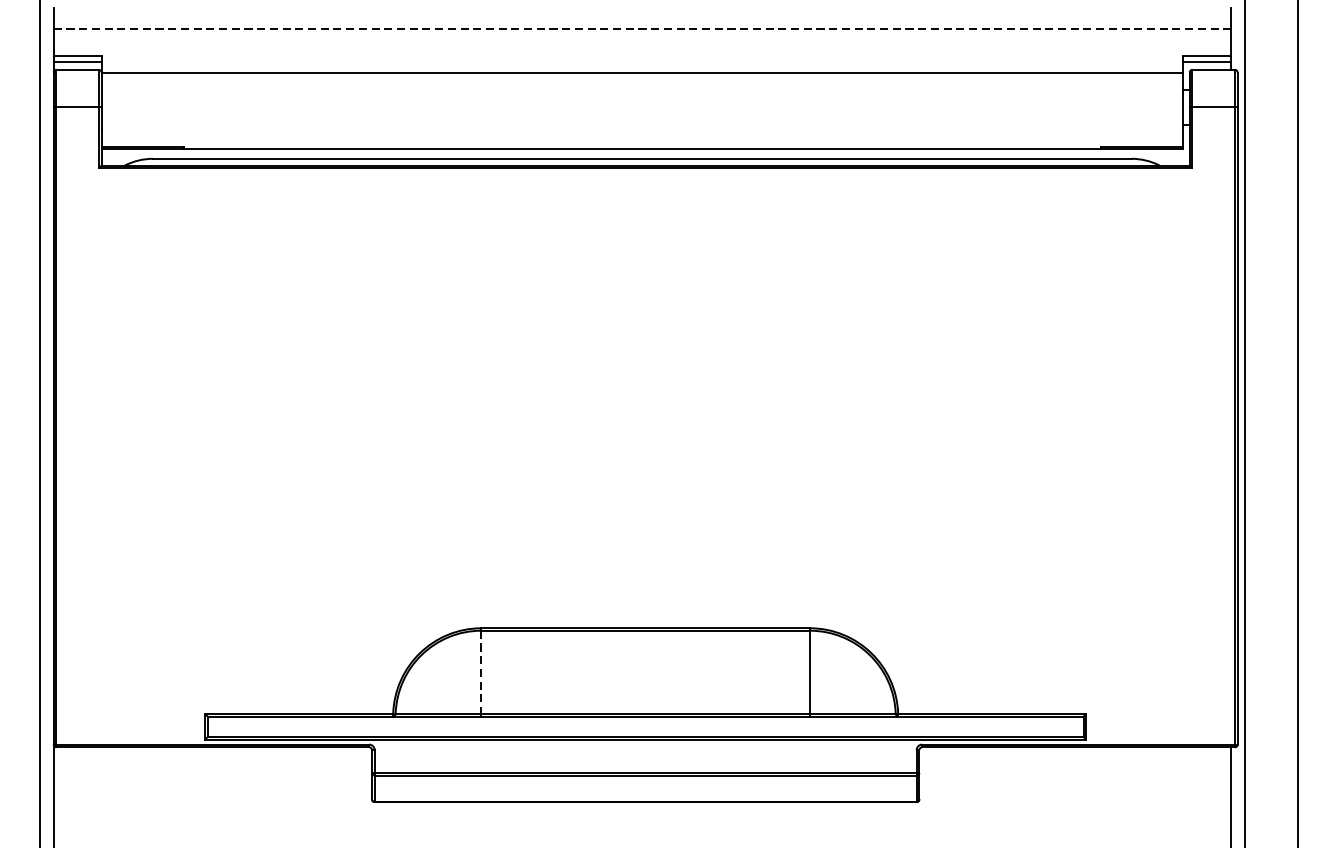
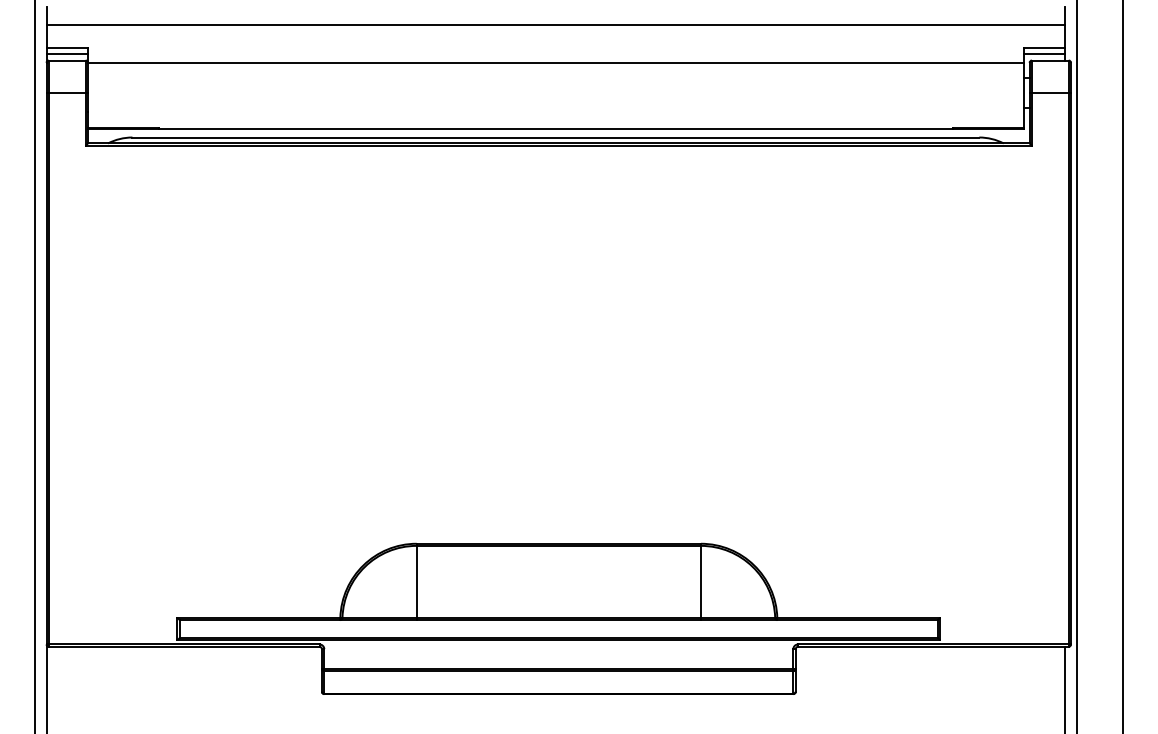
line: (642, 29) -> (556, 25), dashed -> solid
line: (481, 671) -> (416, 581), dashed -> solid

